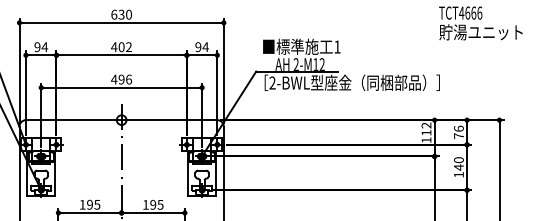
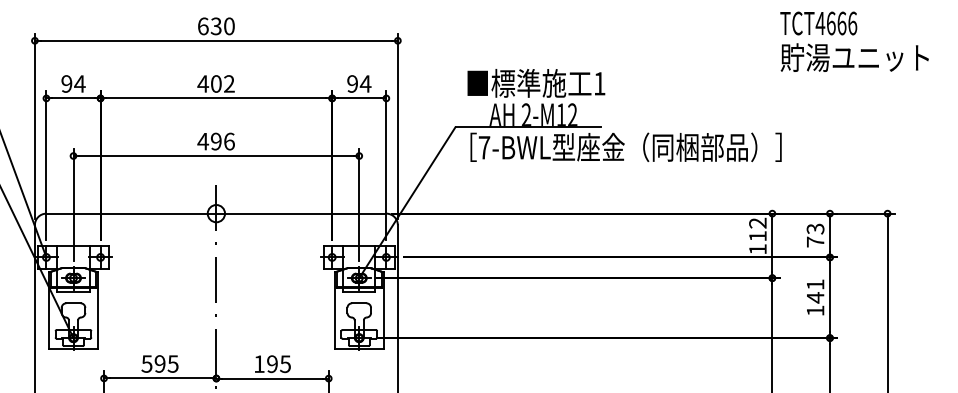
text: (272, 82) -> (484, 146), 2-BWL -> 7-BWL
text: (458, 128) -> (814, 228), 76 -> 73
text: (458, 160) -> (814, 285), 140 -> 141
text: (82, 204) -> (146, 363), 195 -> 595

